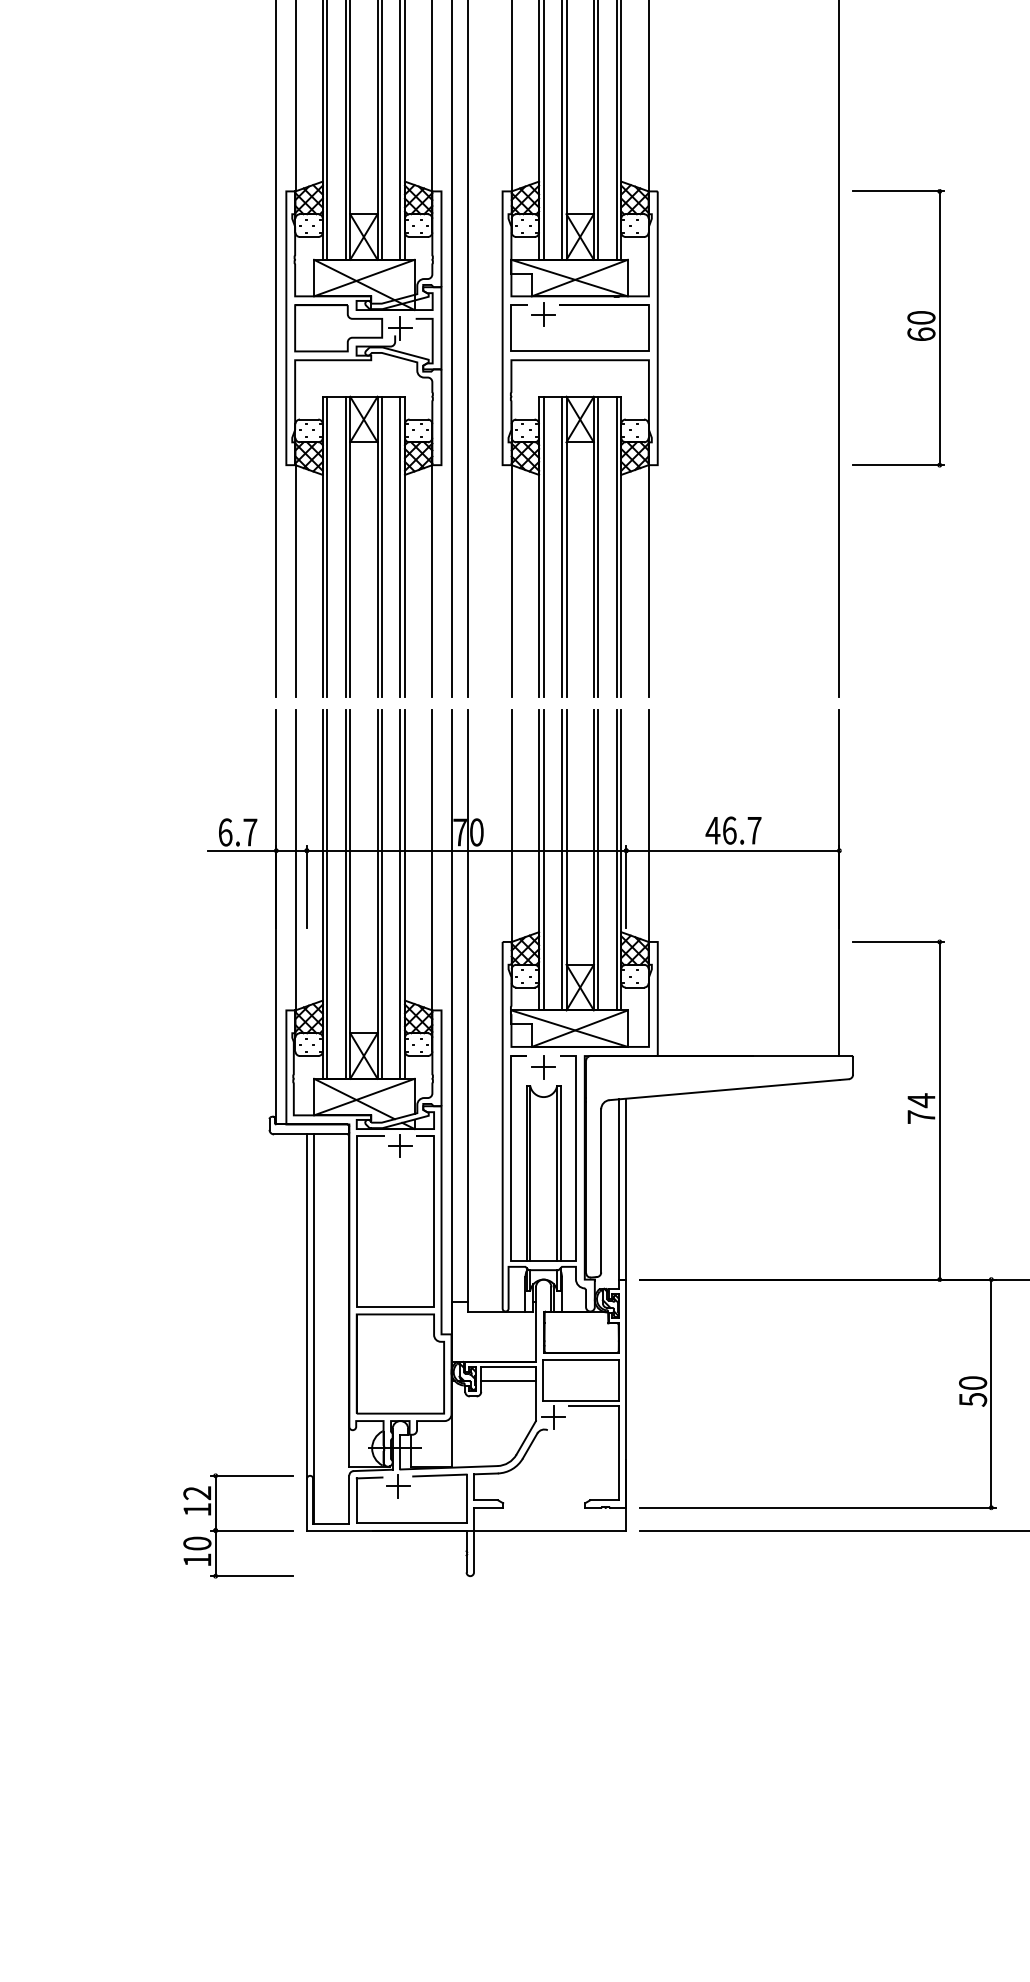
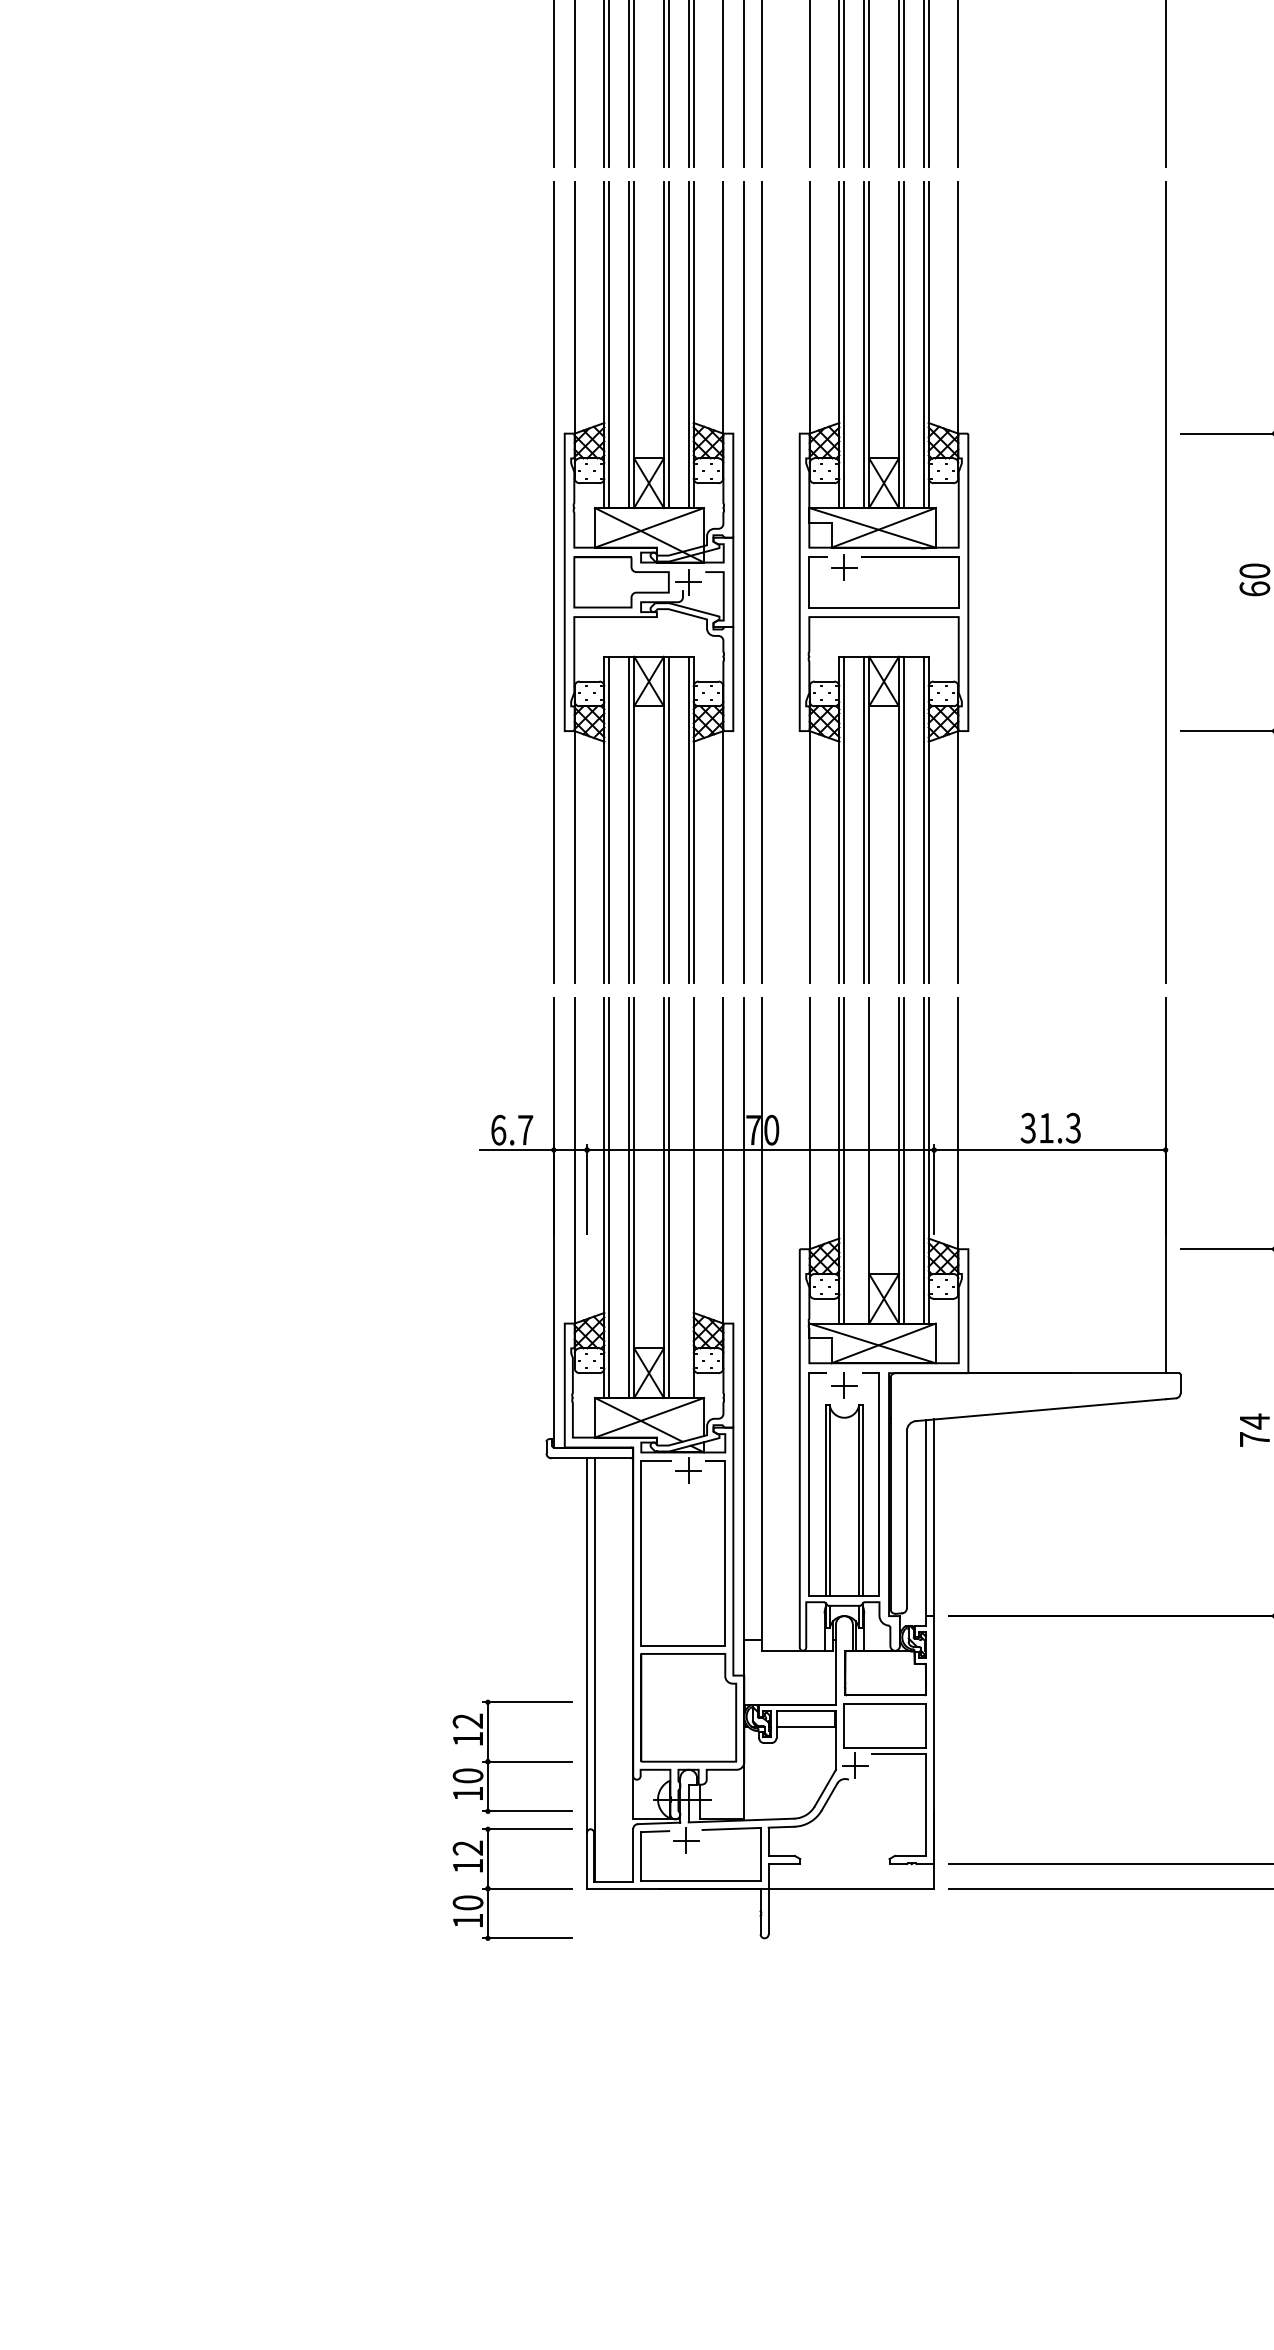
text: (733, 829) -> (1050, 1127), 46.7 -> 31.3
line: (562, 860) -> (864, 1160), removed
line: (400, 894) -> (688, 1197), removed
part: (238, 1408) -> (512, 1756), added

